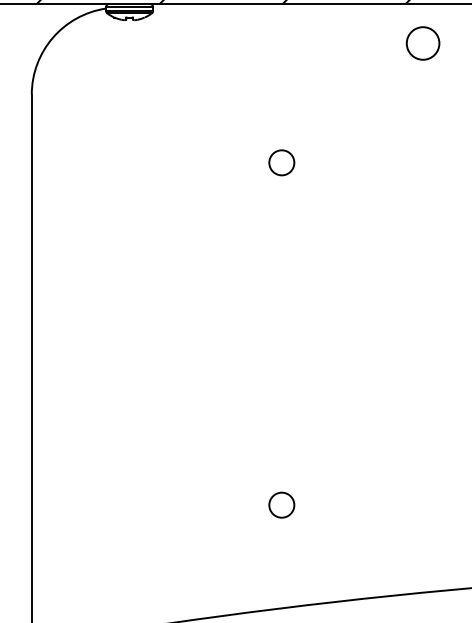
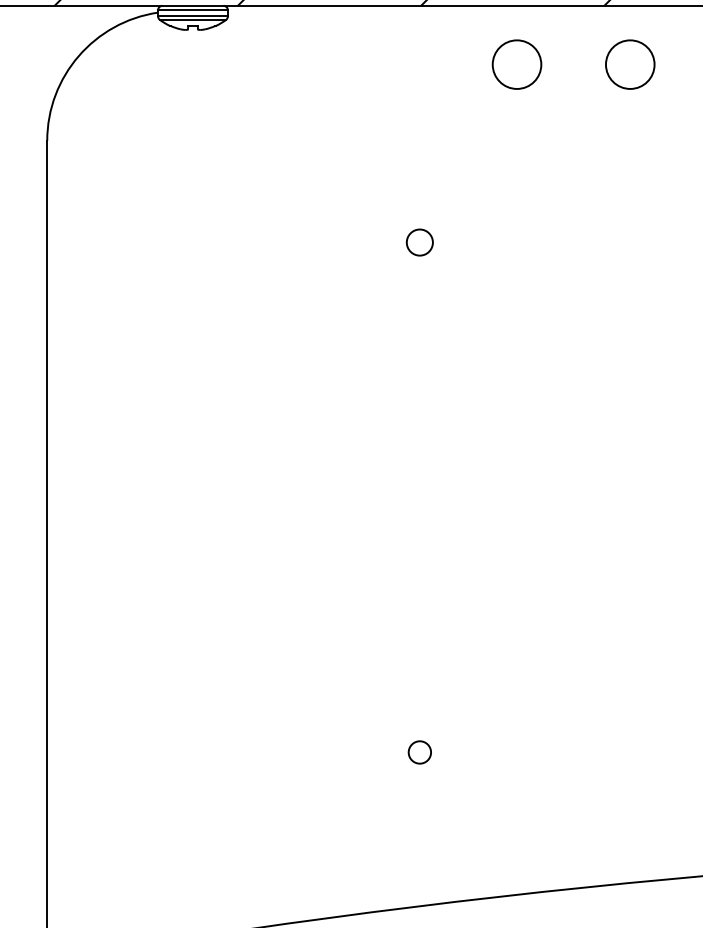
circle: (346, 43) -> (516, 64), added
circle: (281, 162) -> (419, 241), size x0.7
circle: (281, 504) -> (419, 751), size x0.6

